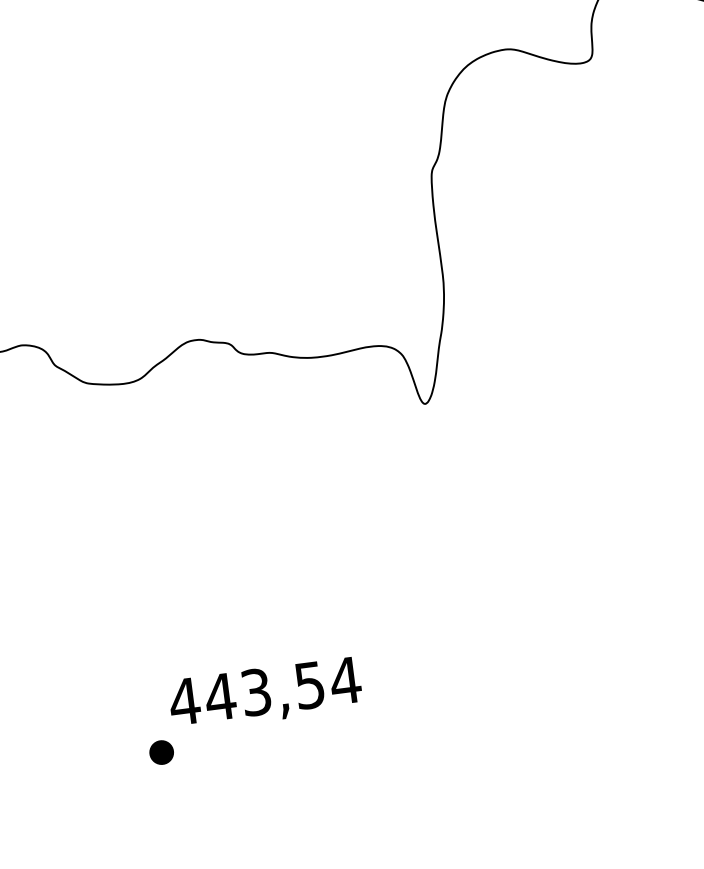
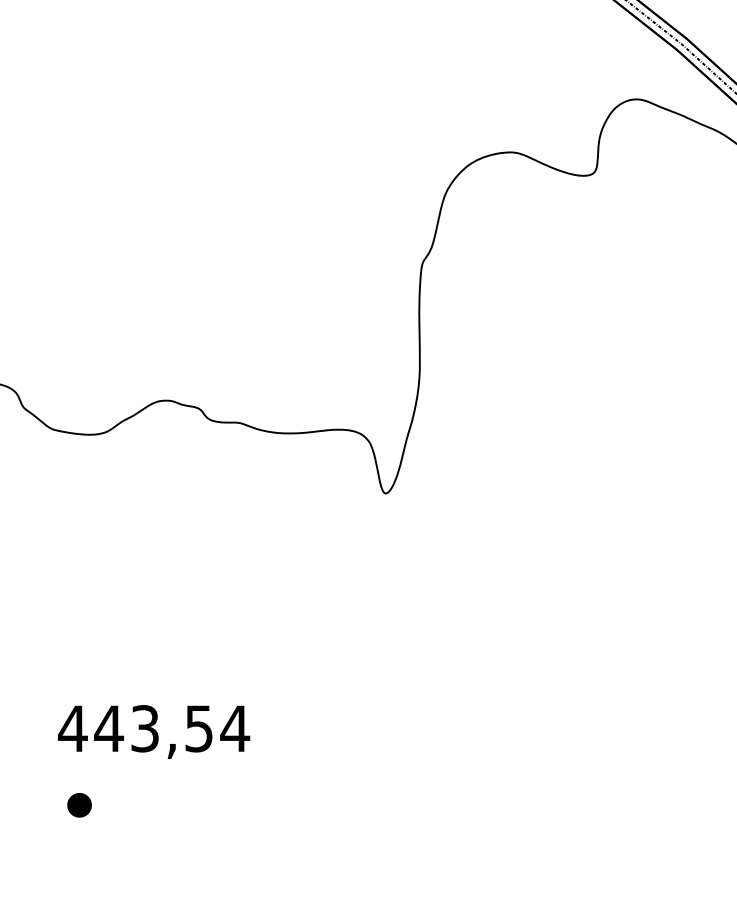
text: (265, 693) -> (154, 731), moved

